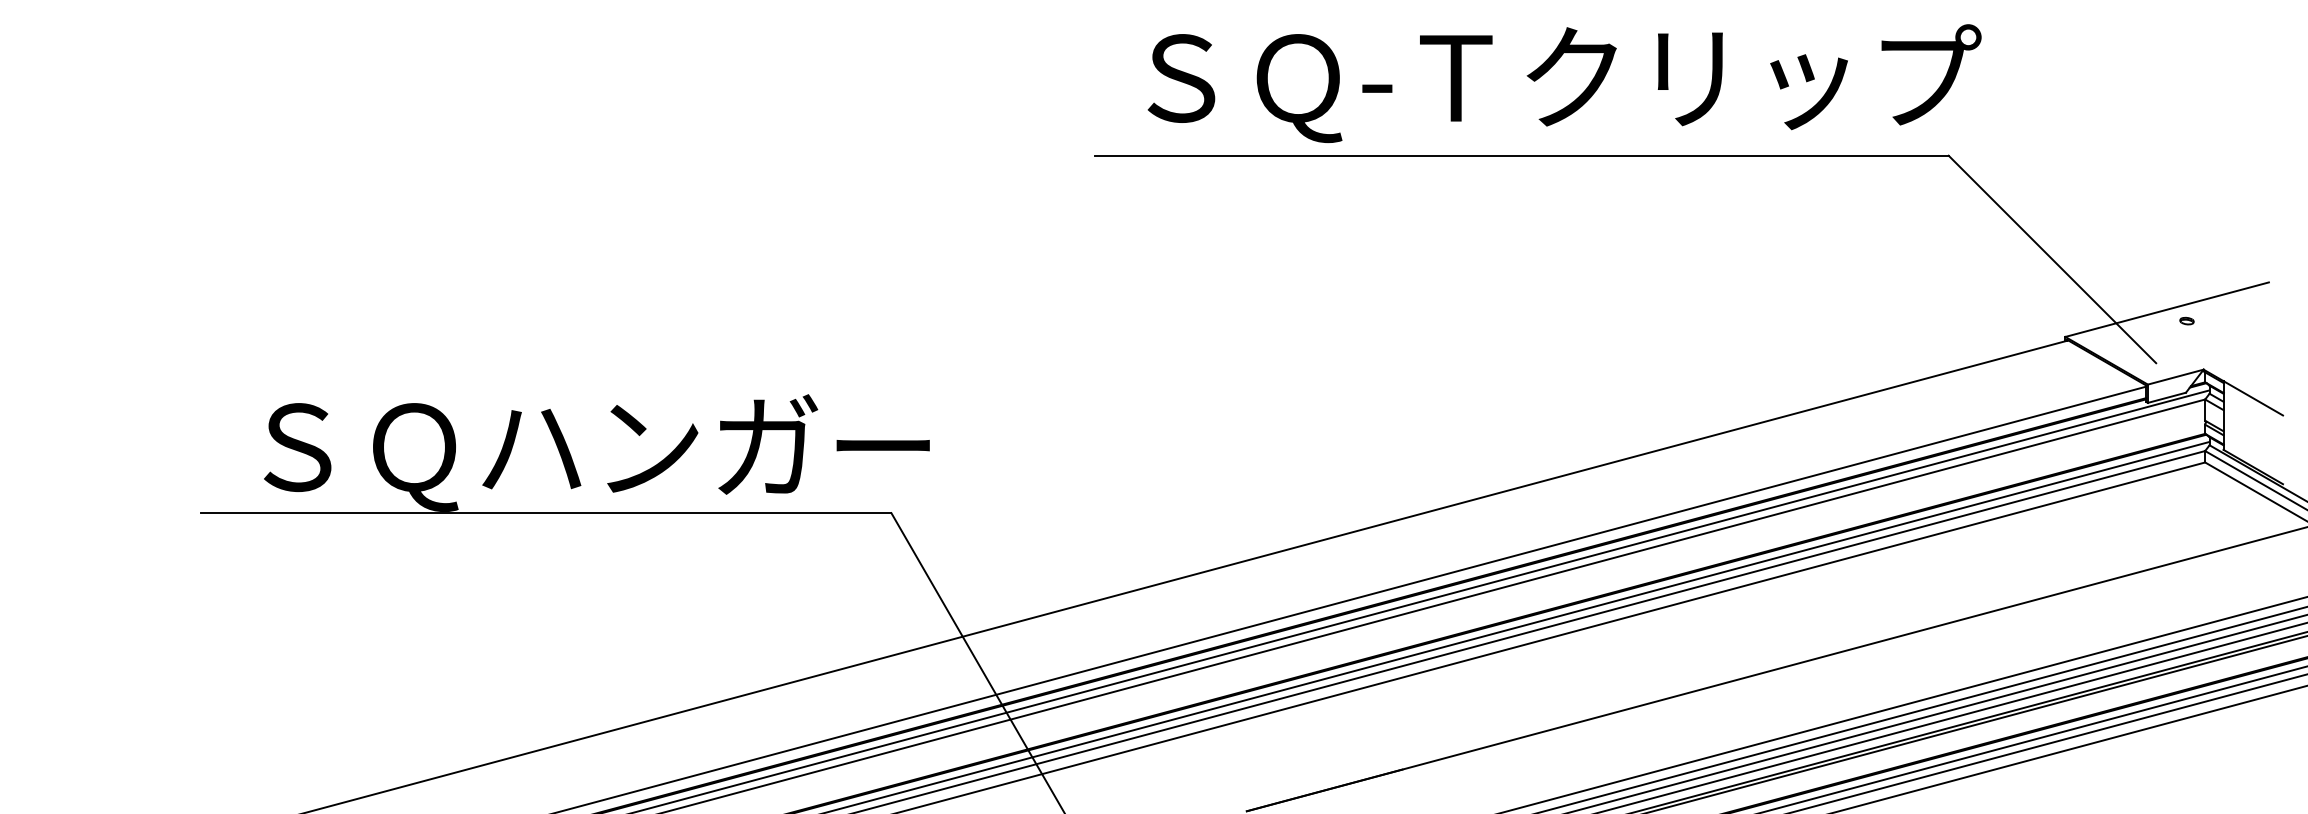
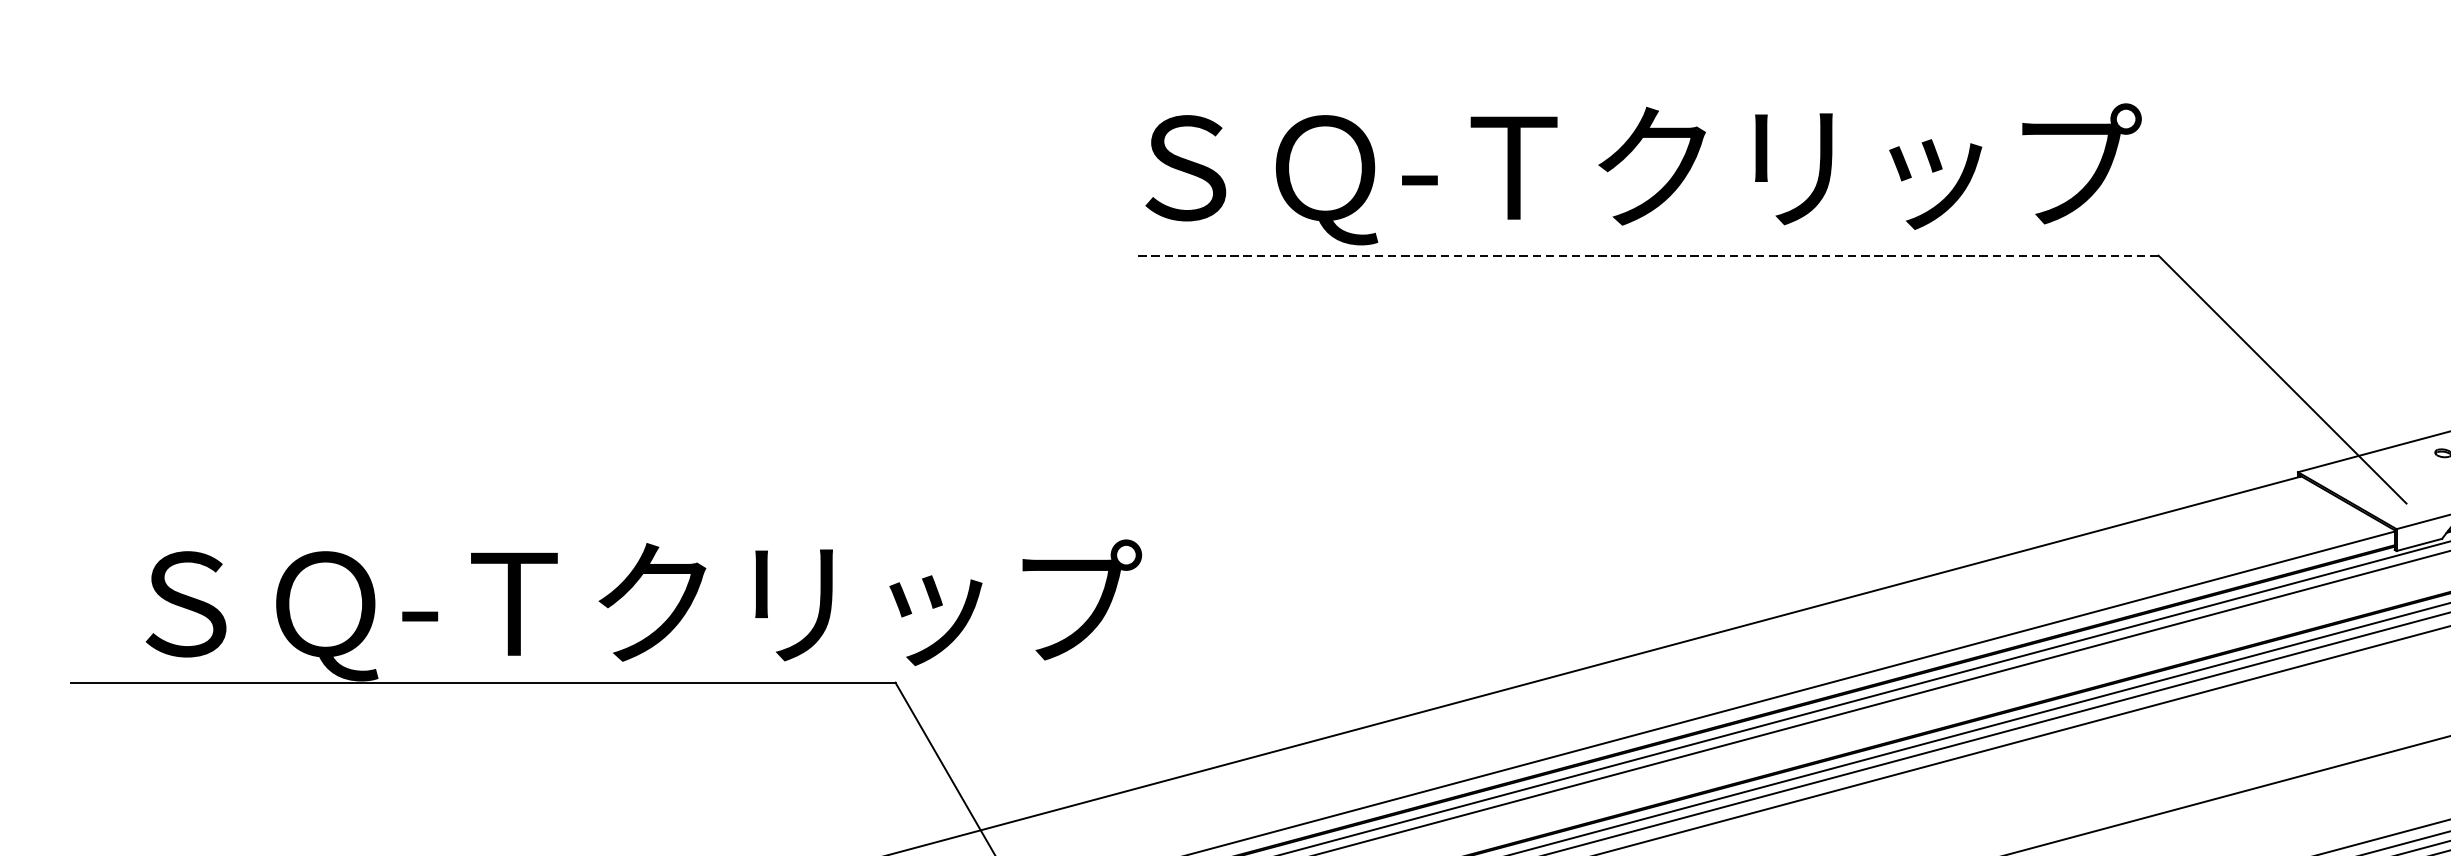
text: (1564, 83) -> (1643, 174), moved
line: (1521, 155) -> (1648, 255), solid -> dashed
text: (787, 446) -> (771, 603), ＳＱハンガー -> ＳＱ-Ｔクリップ

